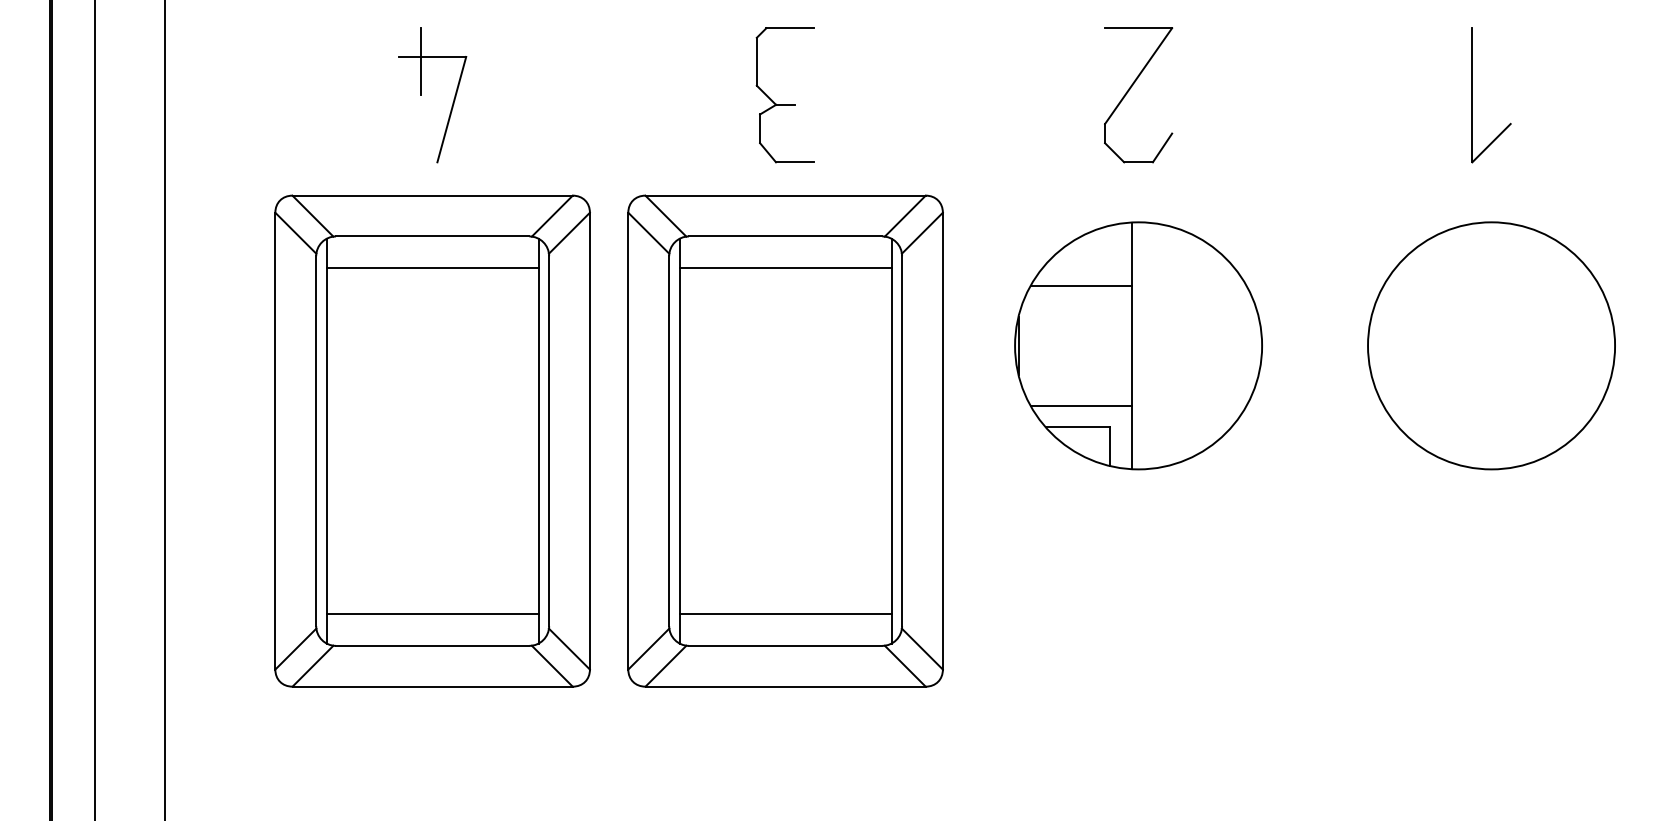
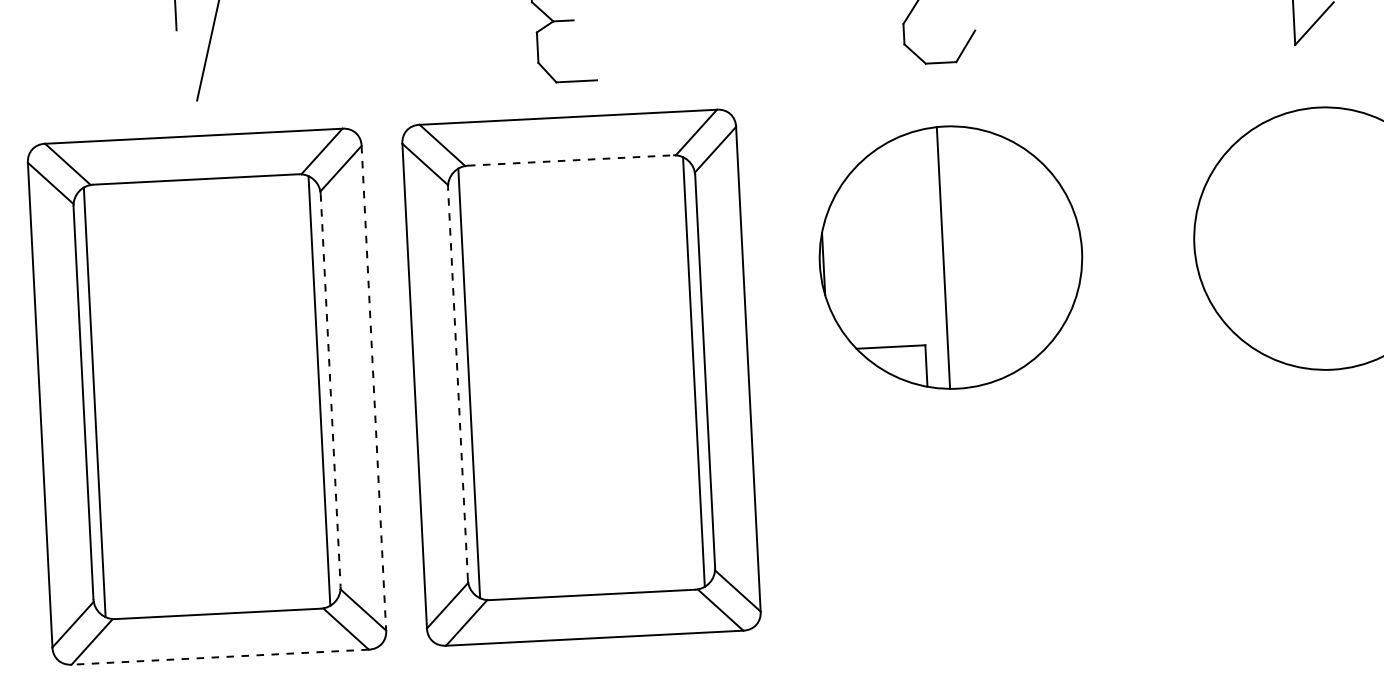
line: (785, 236) -> (570, 160), solid -> dashed
line: (432, 268) -> (197, 213), removed
line: (785, 268) -> (572, 194), removed
line: (1080, 285) -> (886, 196), removed
line: (1080, 405) -> (892, 324), removed
line: (549, 441) -> (331, 390), solid -> dashed
line: (589, 441) -> (373, 388), solid -> dashed
line: (669, 441) -> (458, 384), solid -> dashed
line: (432, 614) -> (216, 580), removed
line: (785, 614) -> (590, 561), removed
line: (432, 686) -> (220, 657), solid -> dashed

